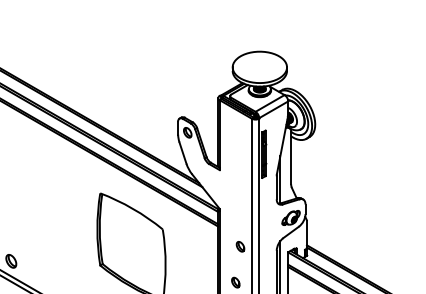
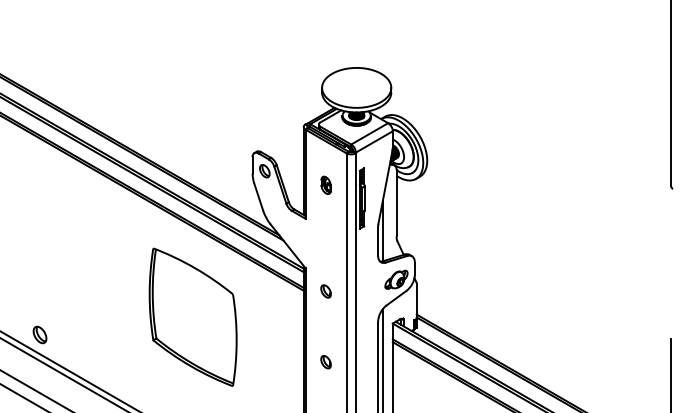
part: (235, 143) -> (325, 184), added
part: (240, 246) -> (325, 291), moved

